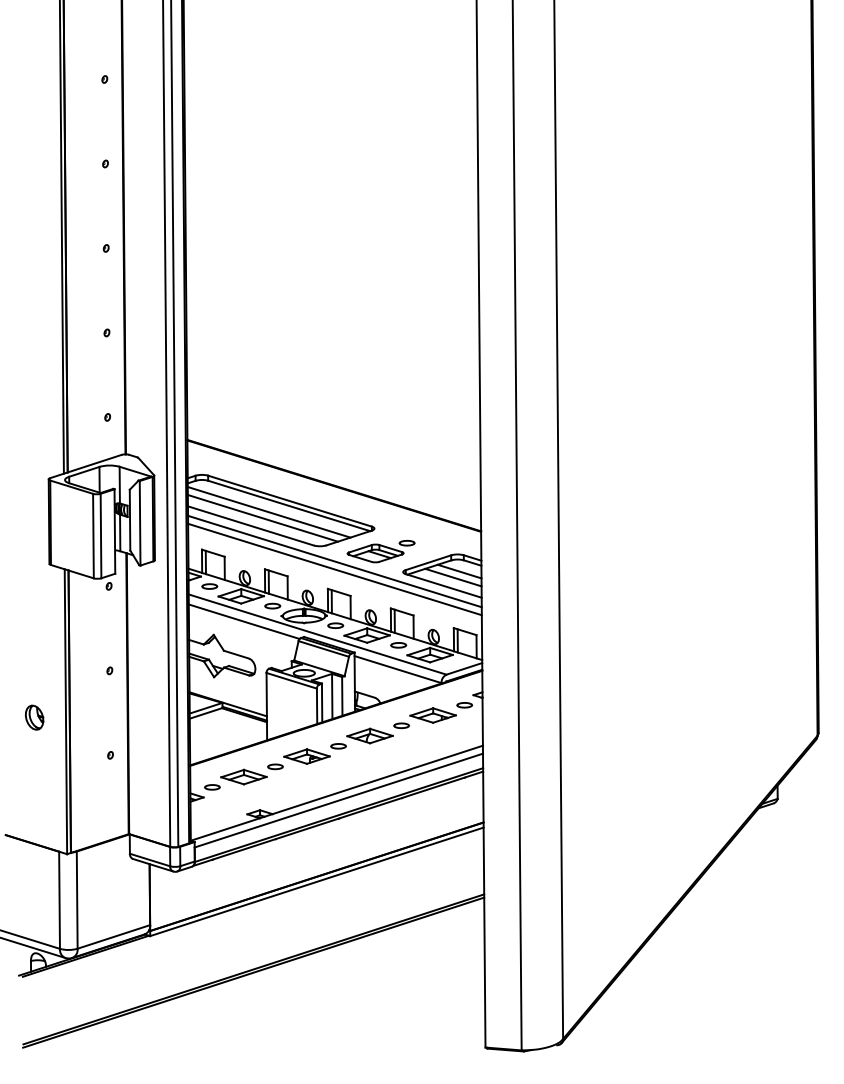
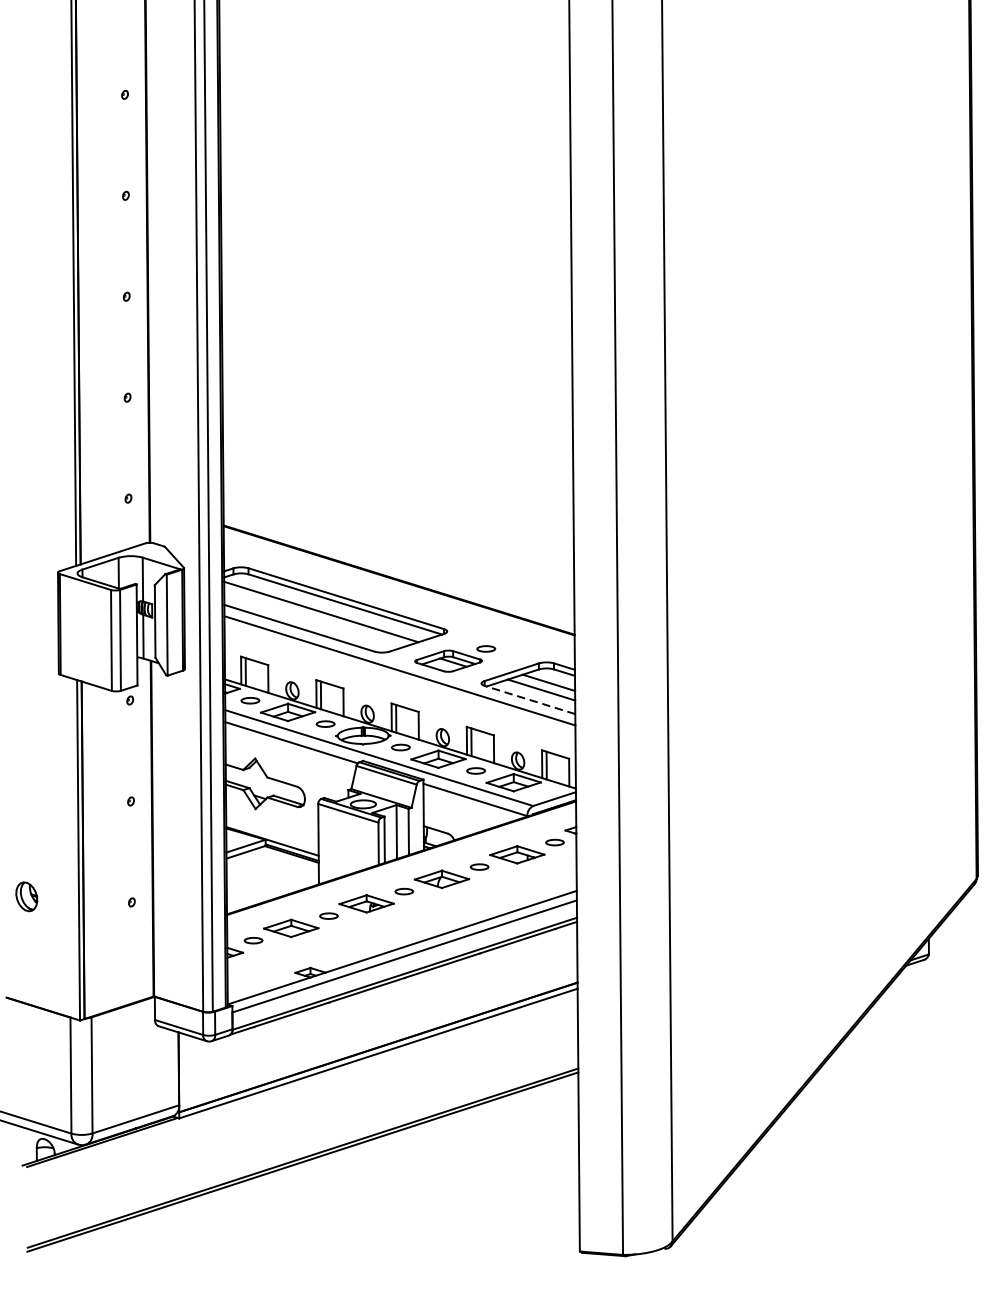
line: (262, 517) -> (313, 618), removed
line: (334, 569) -> (399, 680), removed
line: (443, 585) -> (529, 699), solid -> dashed
part: (34, 717) -> (26, 896), moved

